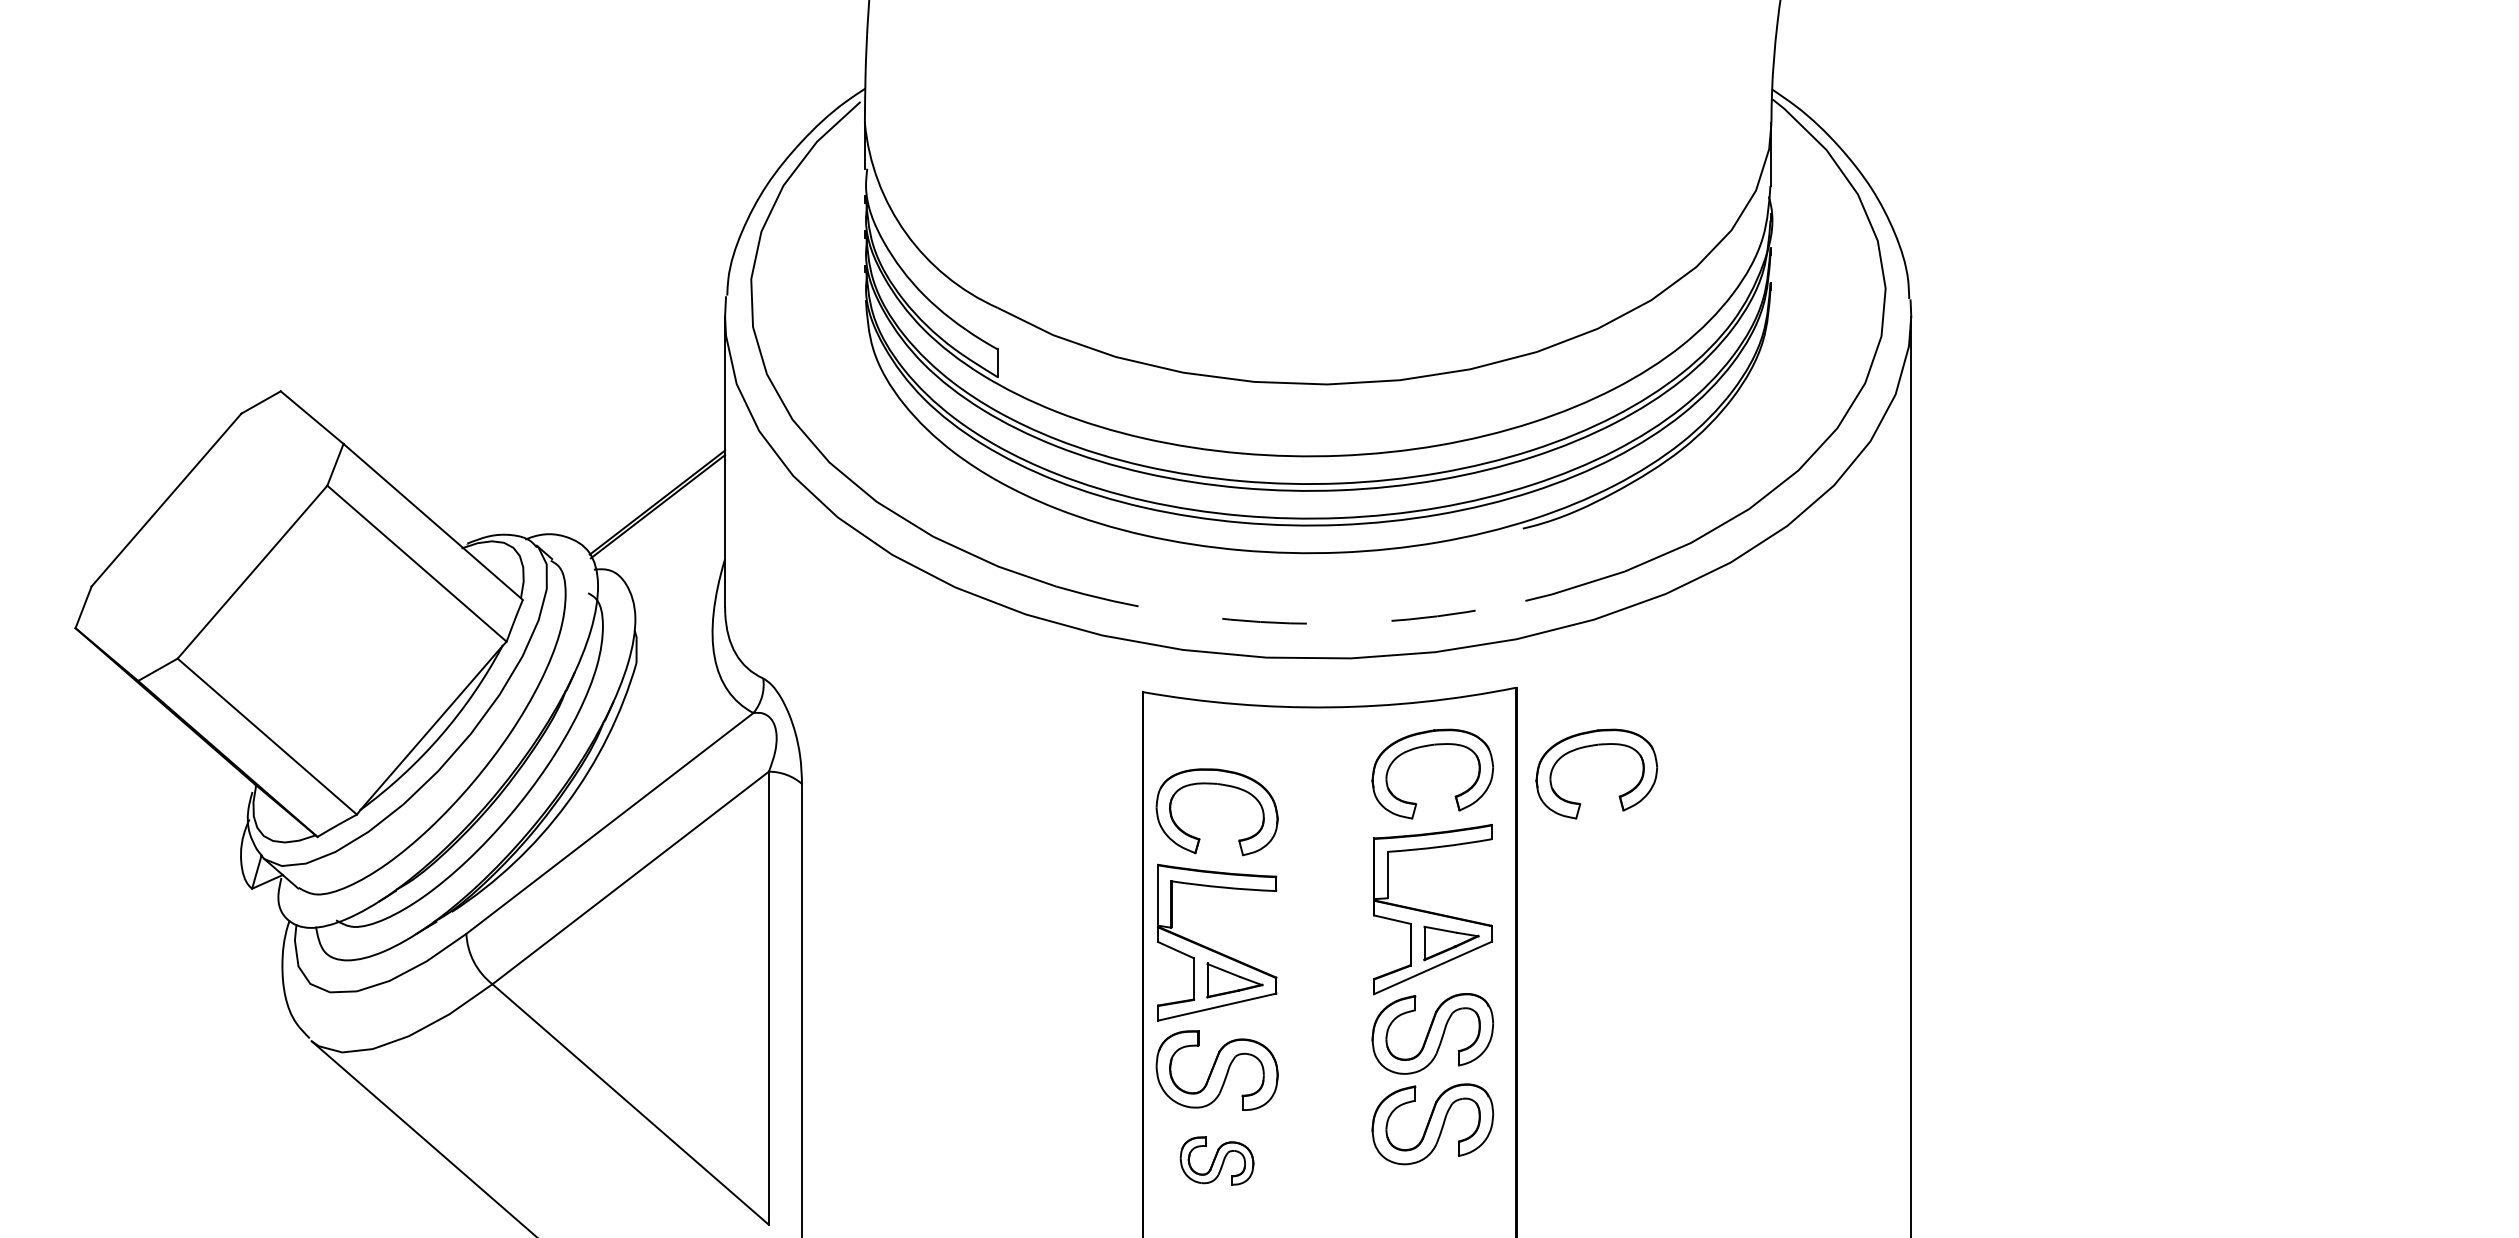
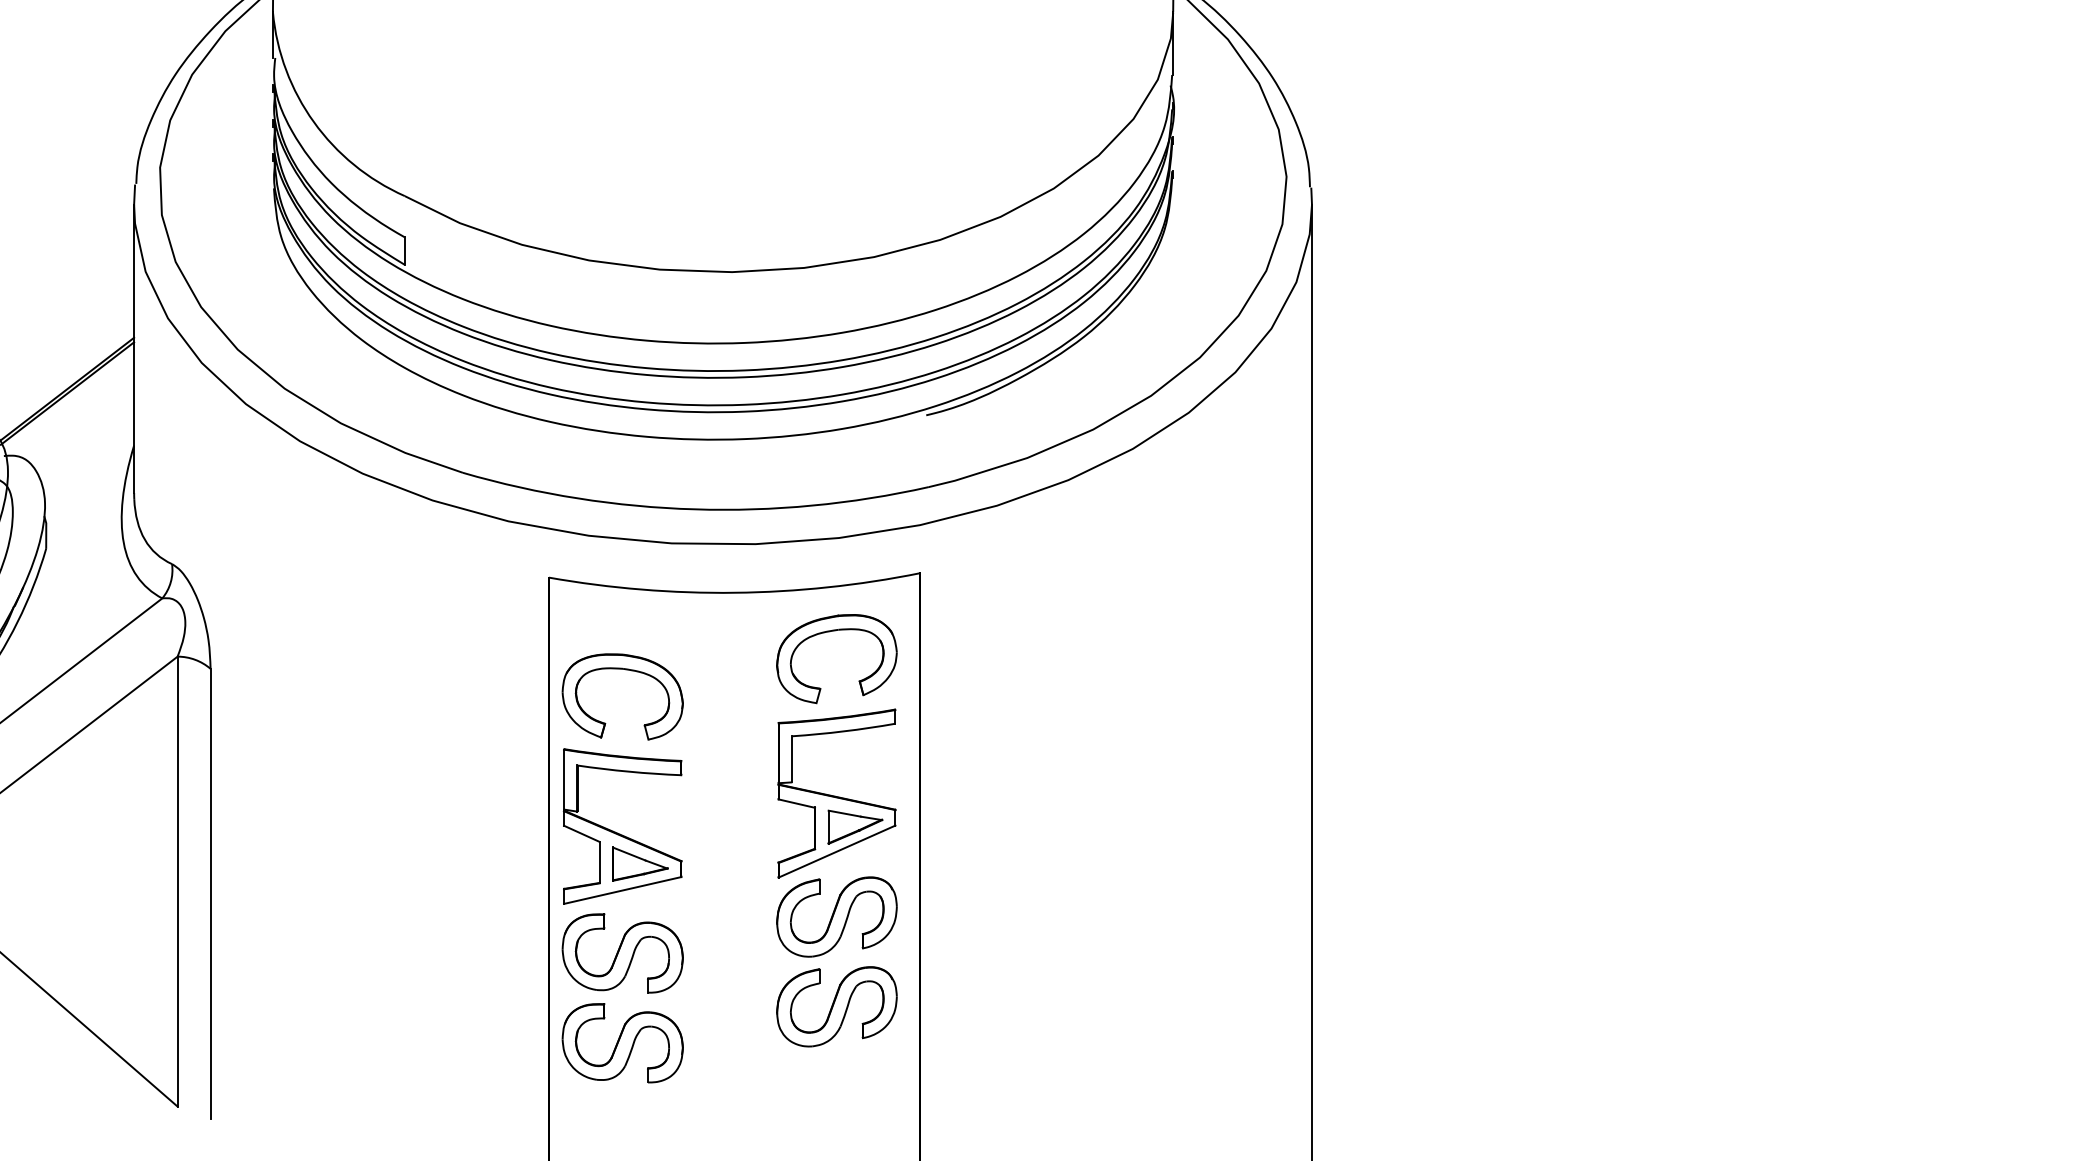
arc: (1289, 623) -> (694, 509), dashed -> solid
part: (1594, 746) -> (997, 631), removed
part: (1216, 1160) -> (622, 1042), size x1.67

